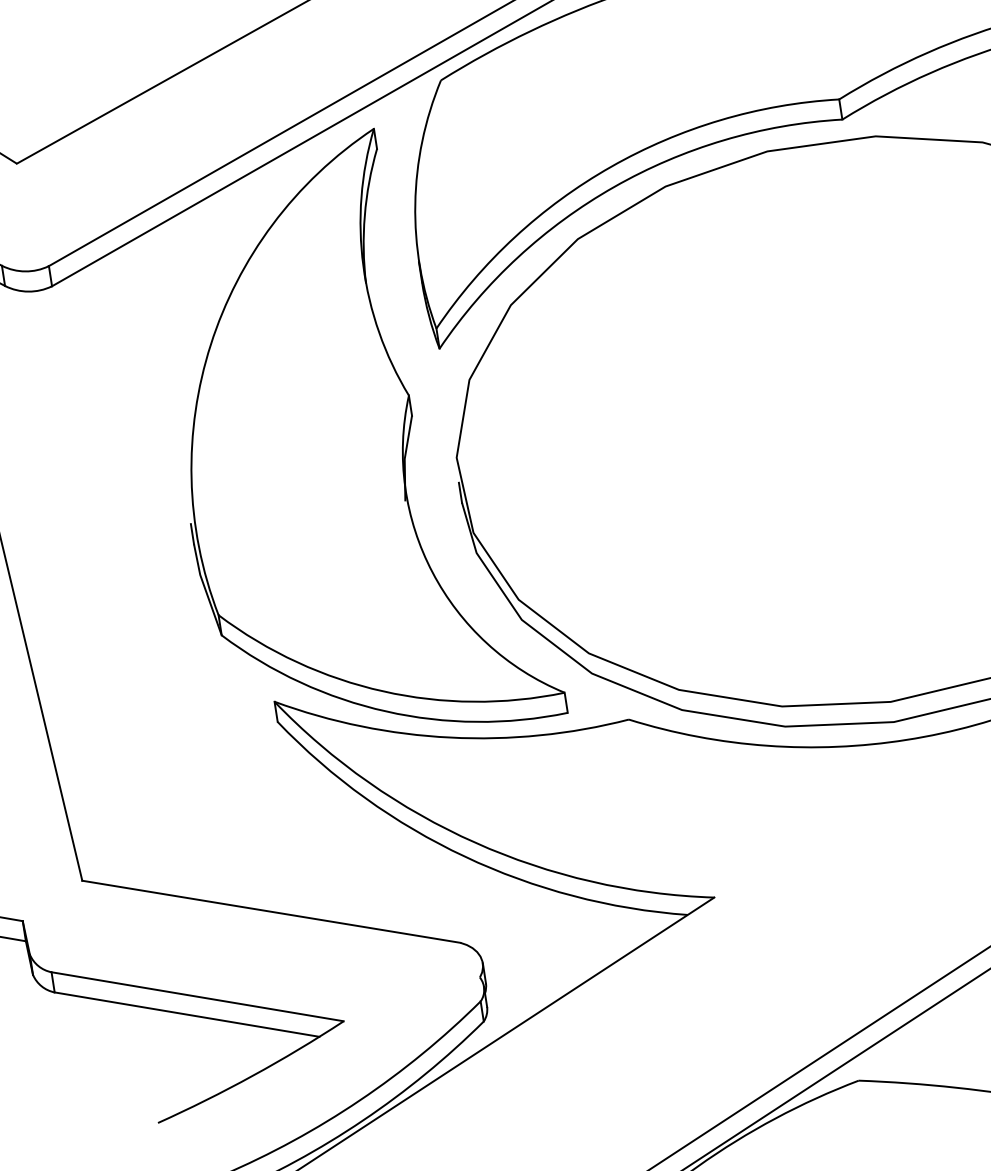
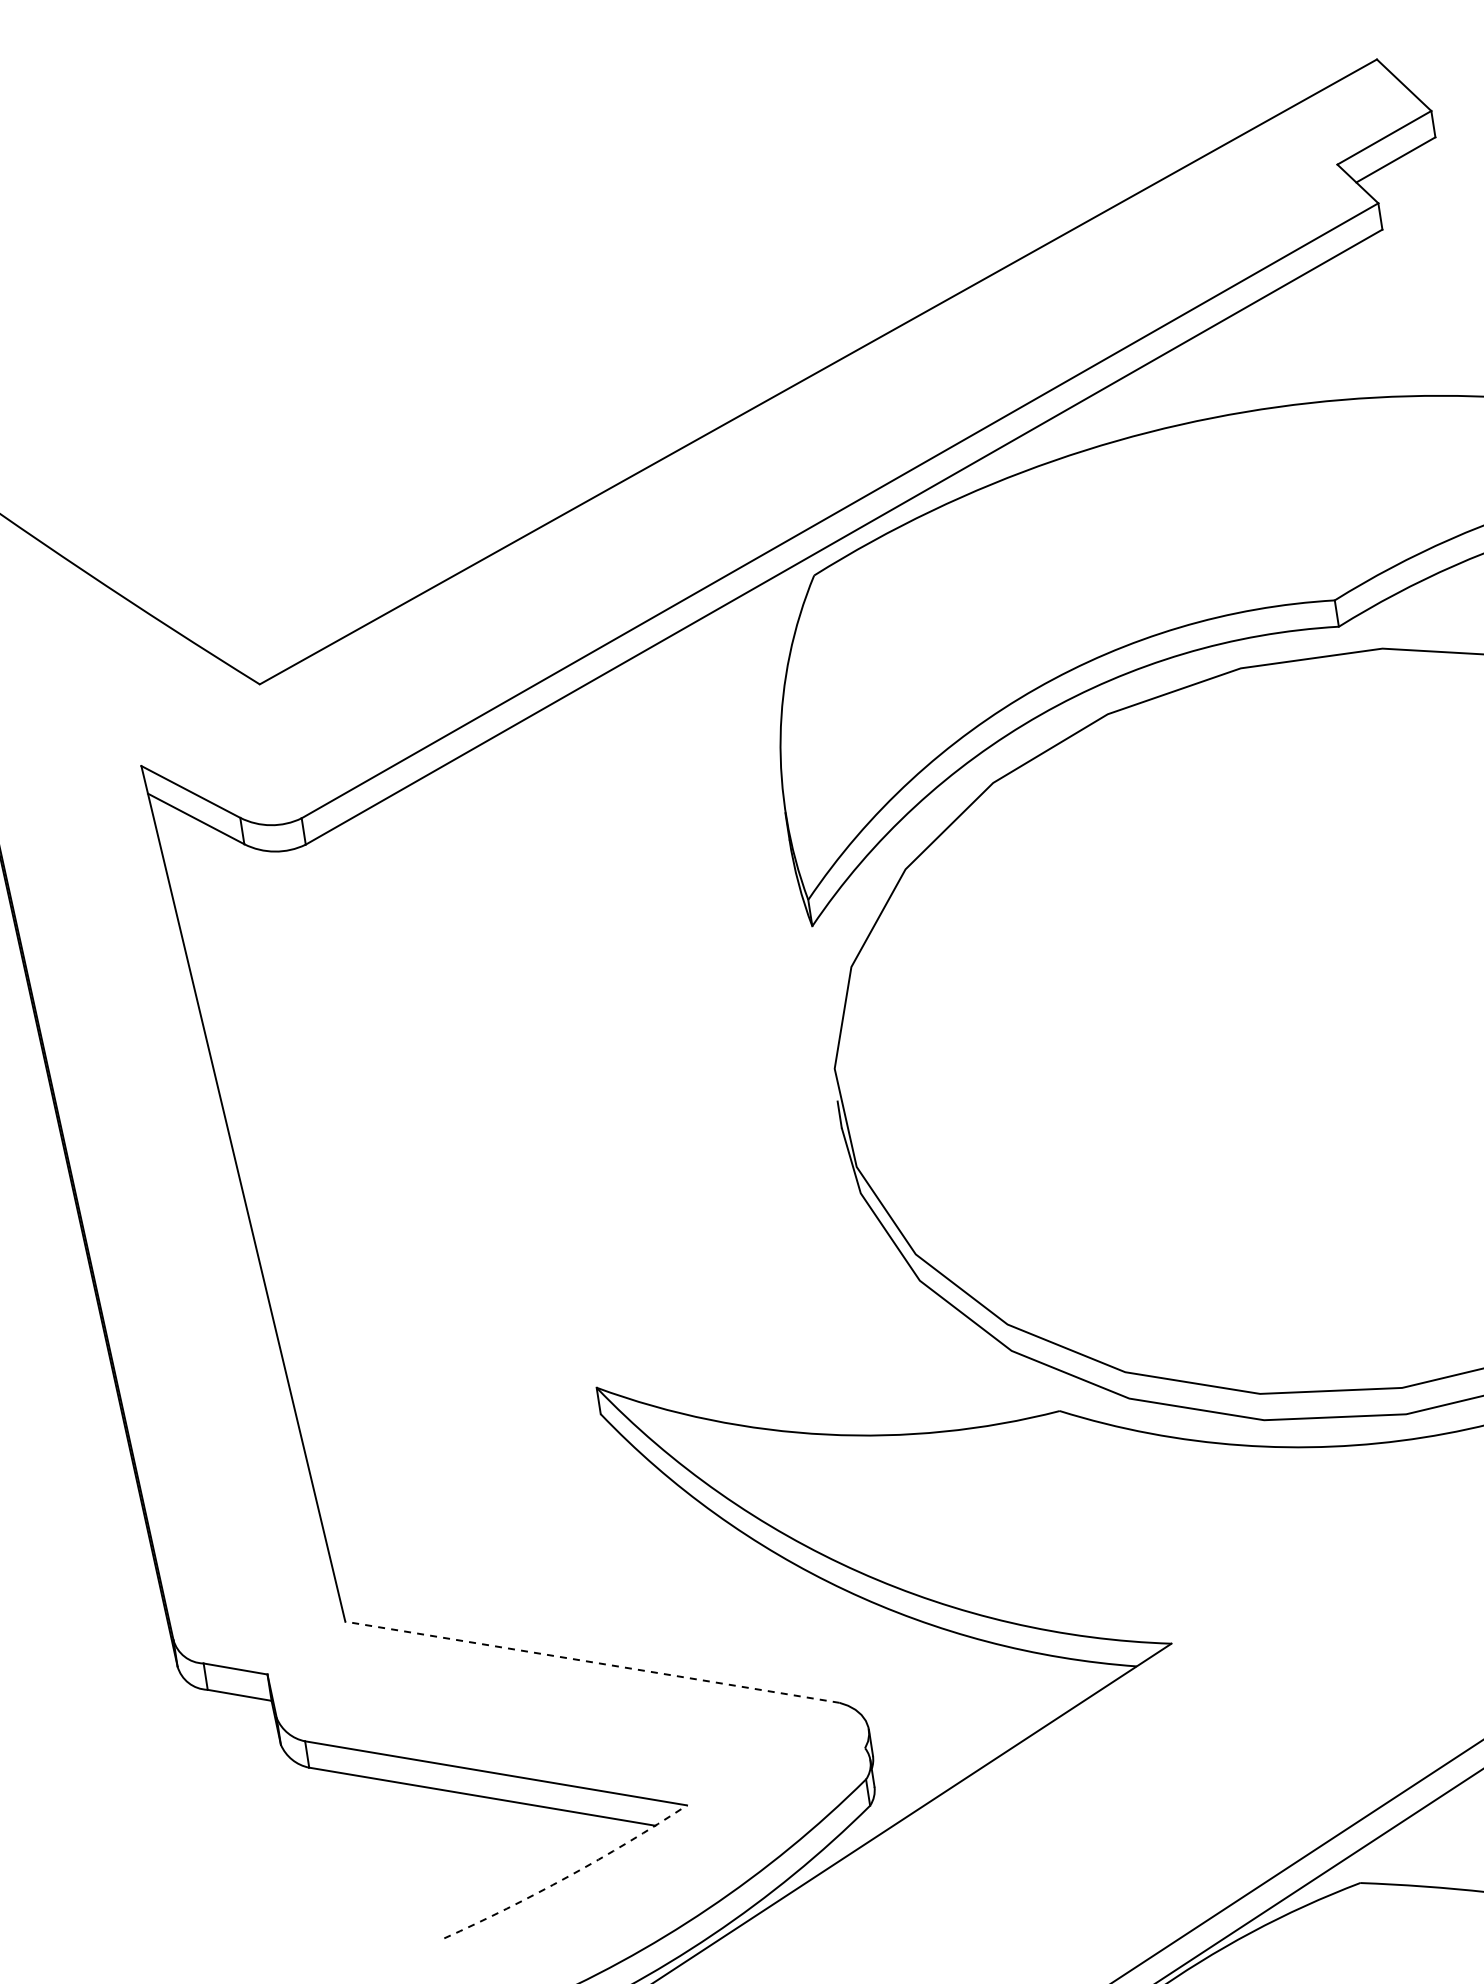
part: (379, 425) -> (733, 1026), removed
line: (271, 911) -> (592, 1662), solid -> dashed
arc: (253, 1075) -> (568, 1876), solid -> dashed

